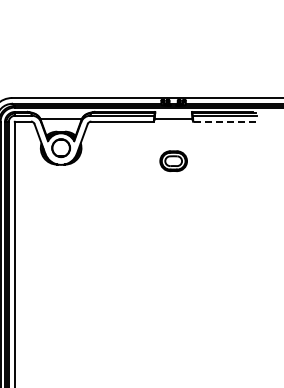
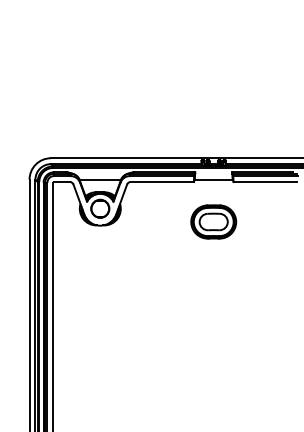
line: (224, 122) -> (265, 182), dashed -> solid
part: (173, 160) -> (213, 221), size x1.67

